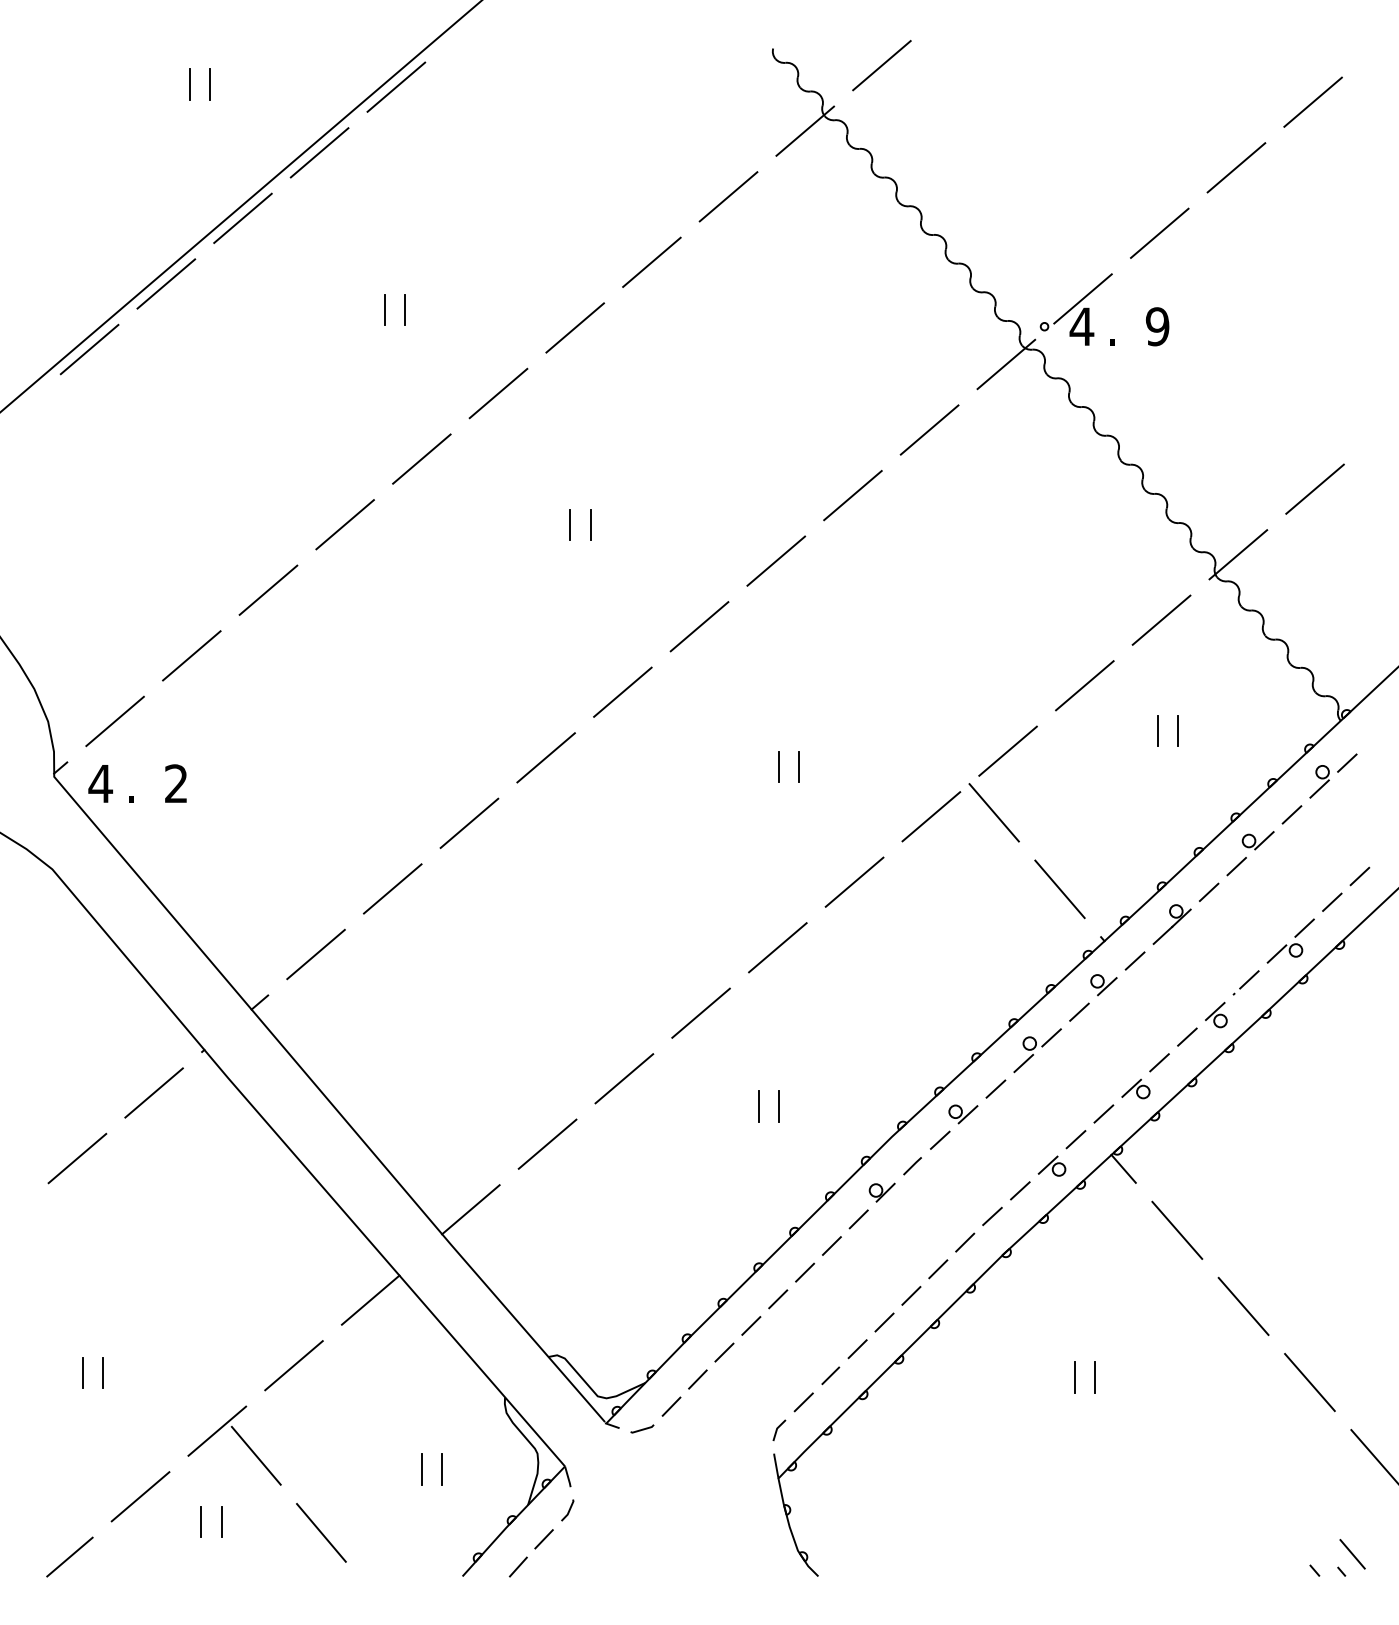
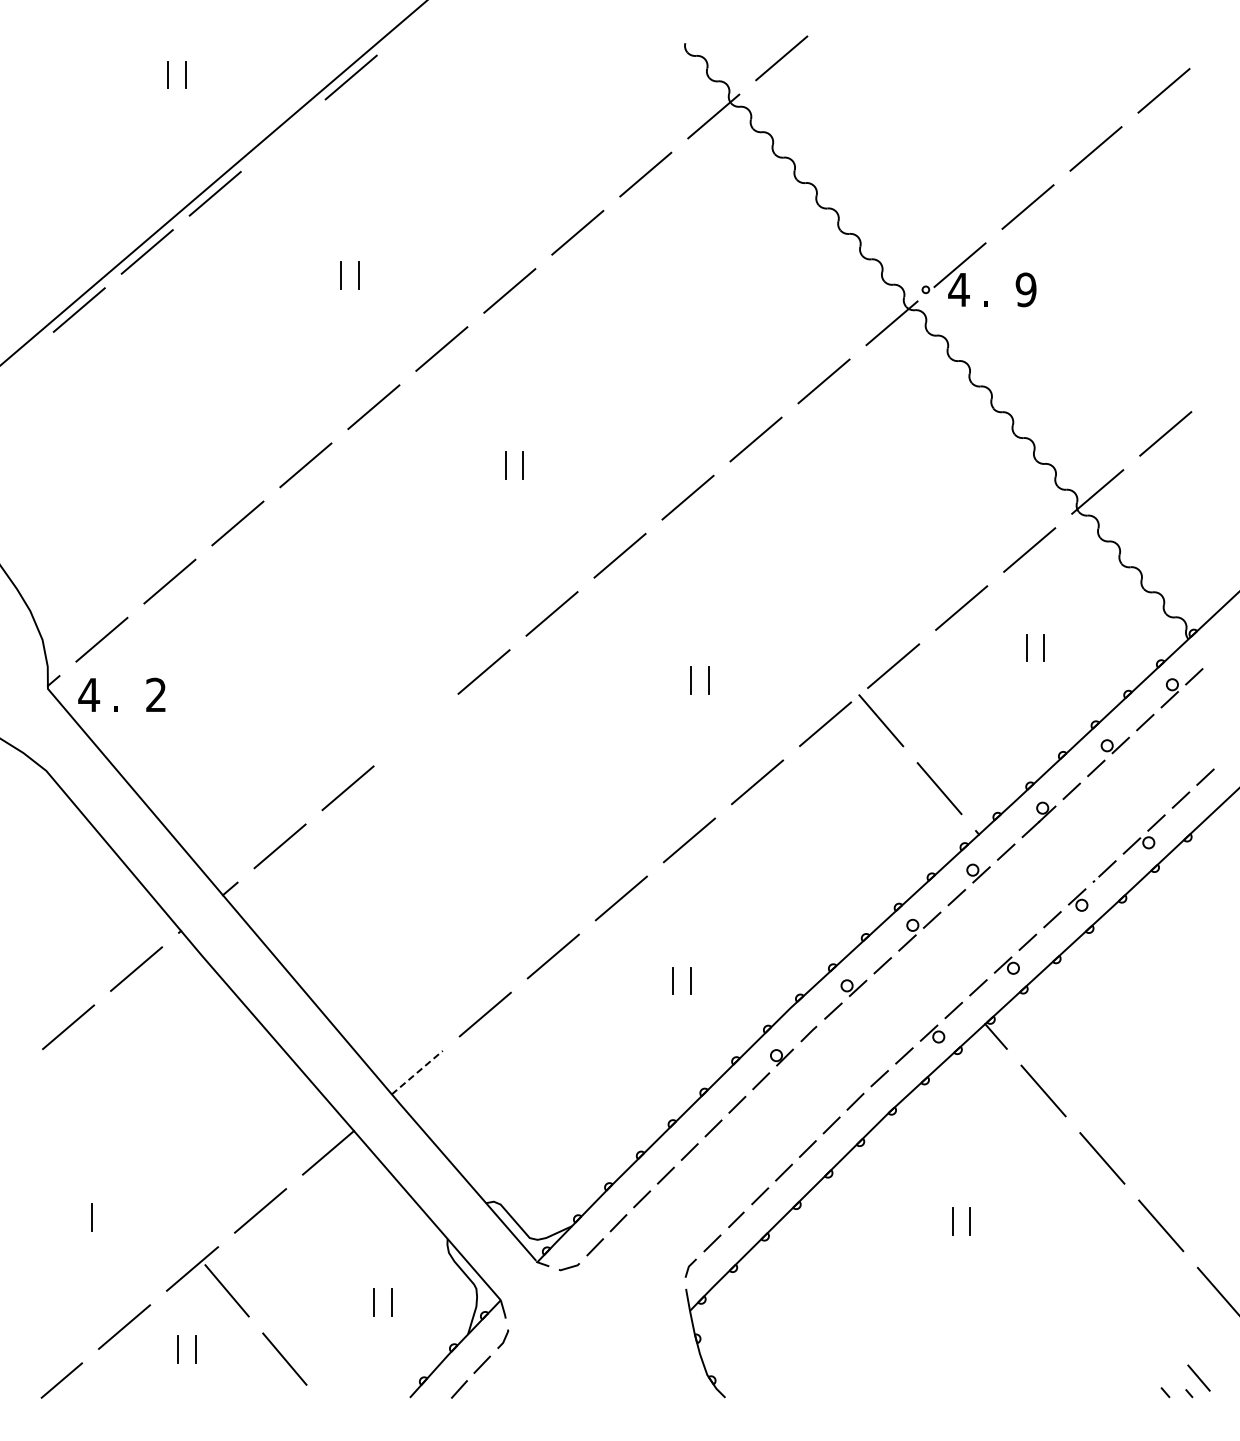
line: (318, 152) -> (282, 135), removed
line: (468, 822) -> (415, 729), removed
line: (471, 1209) -> (417, 1072), solid -> dashed
line: (83, 1371) -> (73, 1216), removed

